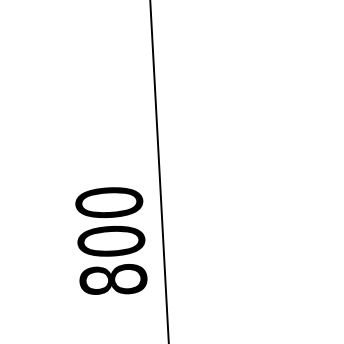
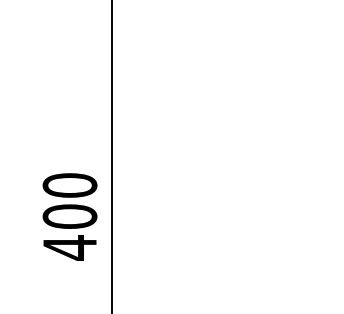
text: (112, 279) -> (69, 247), 800 -> 400

